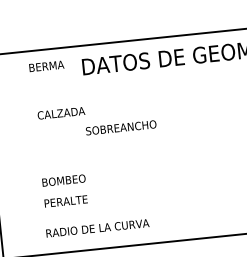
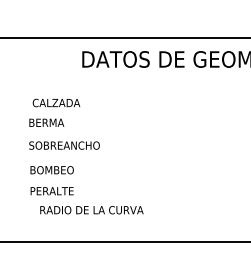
text: (46, 66) -> (46, 122), moved
text: (121, 127) -> (64, 145), moved
text: (97, 228) -> (91, 210), moved

